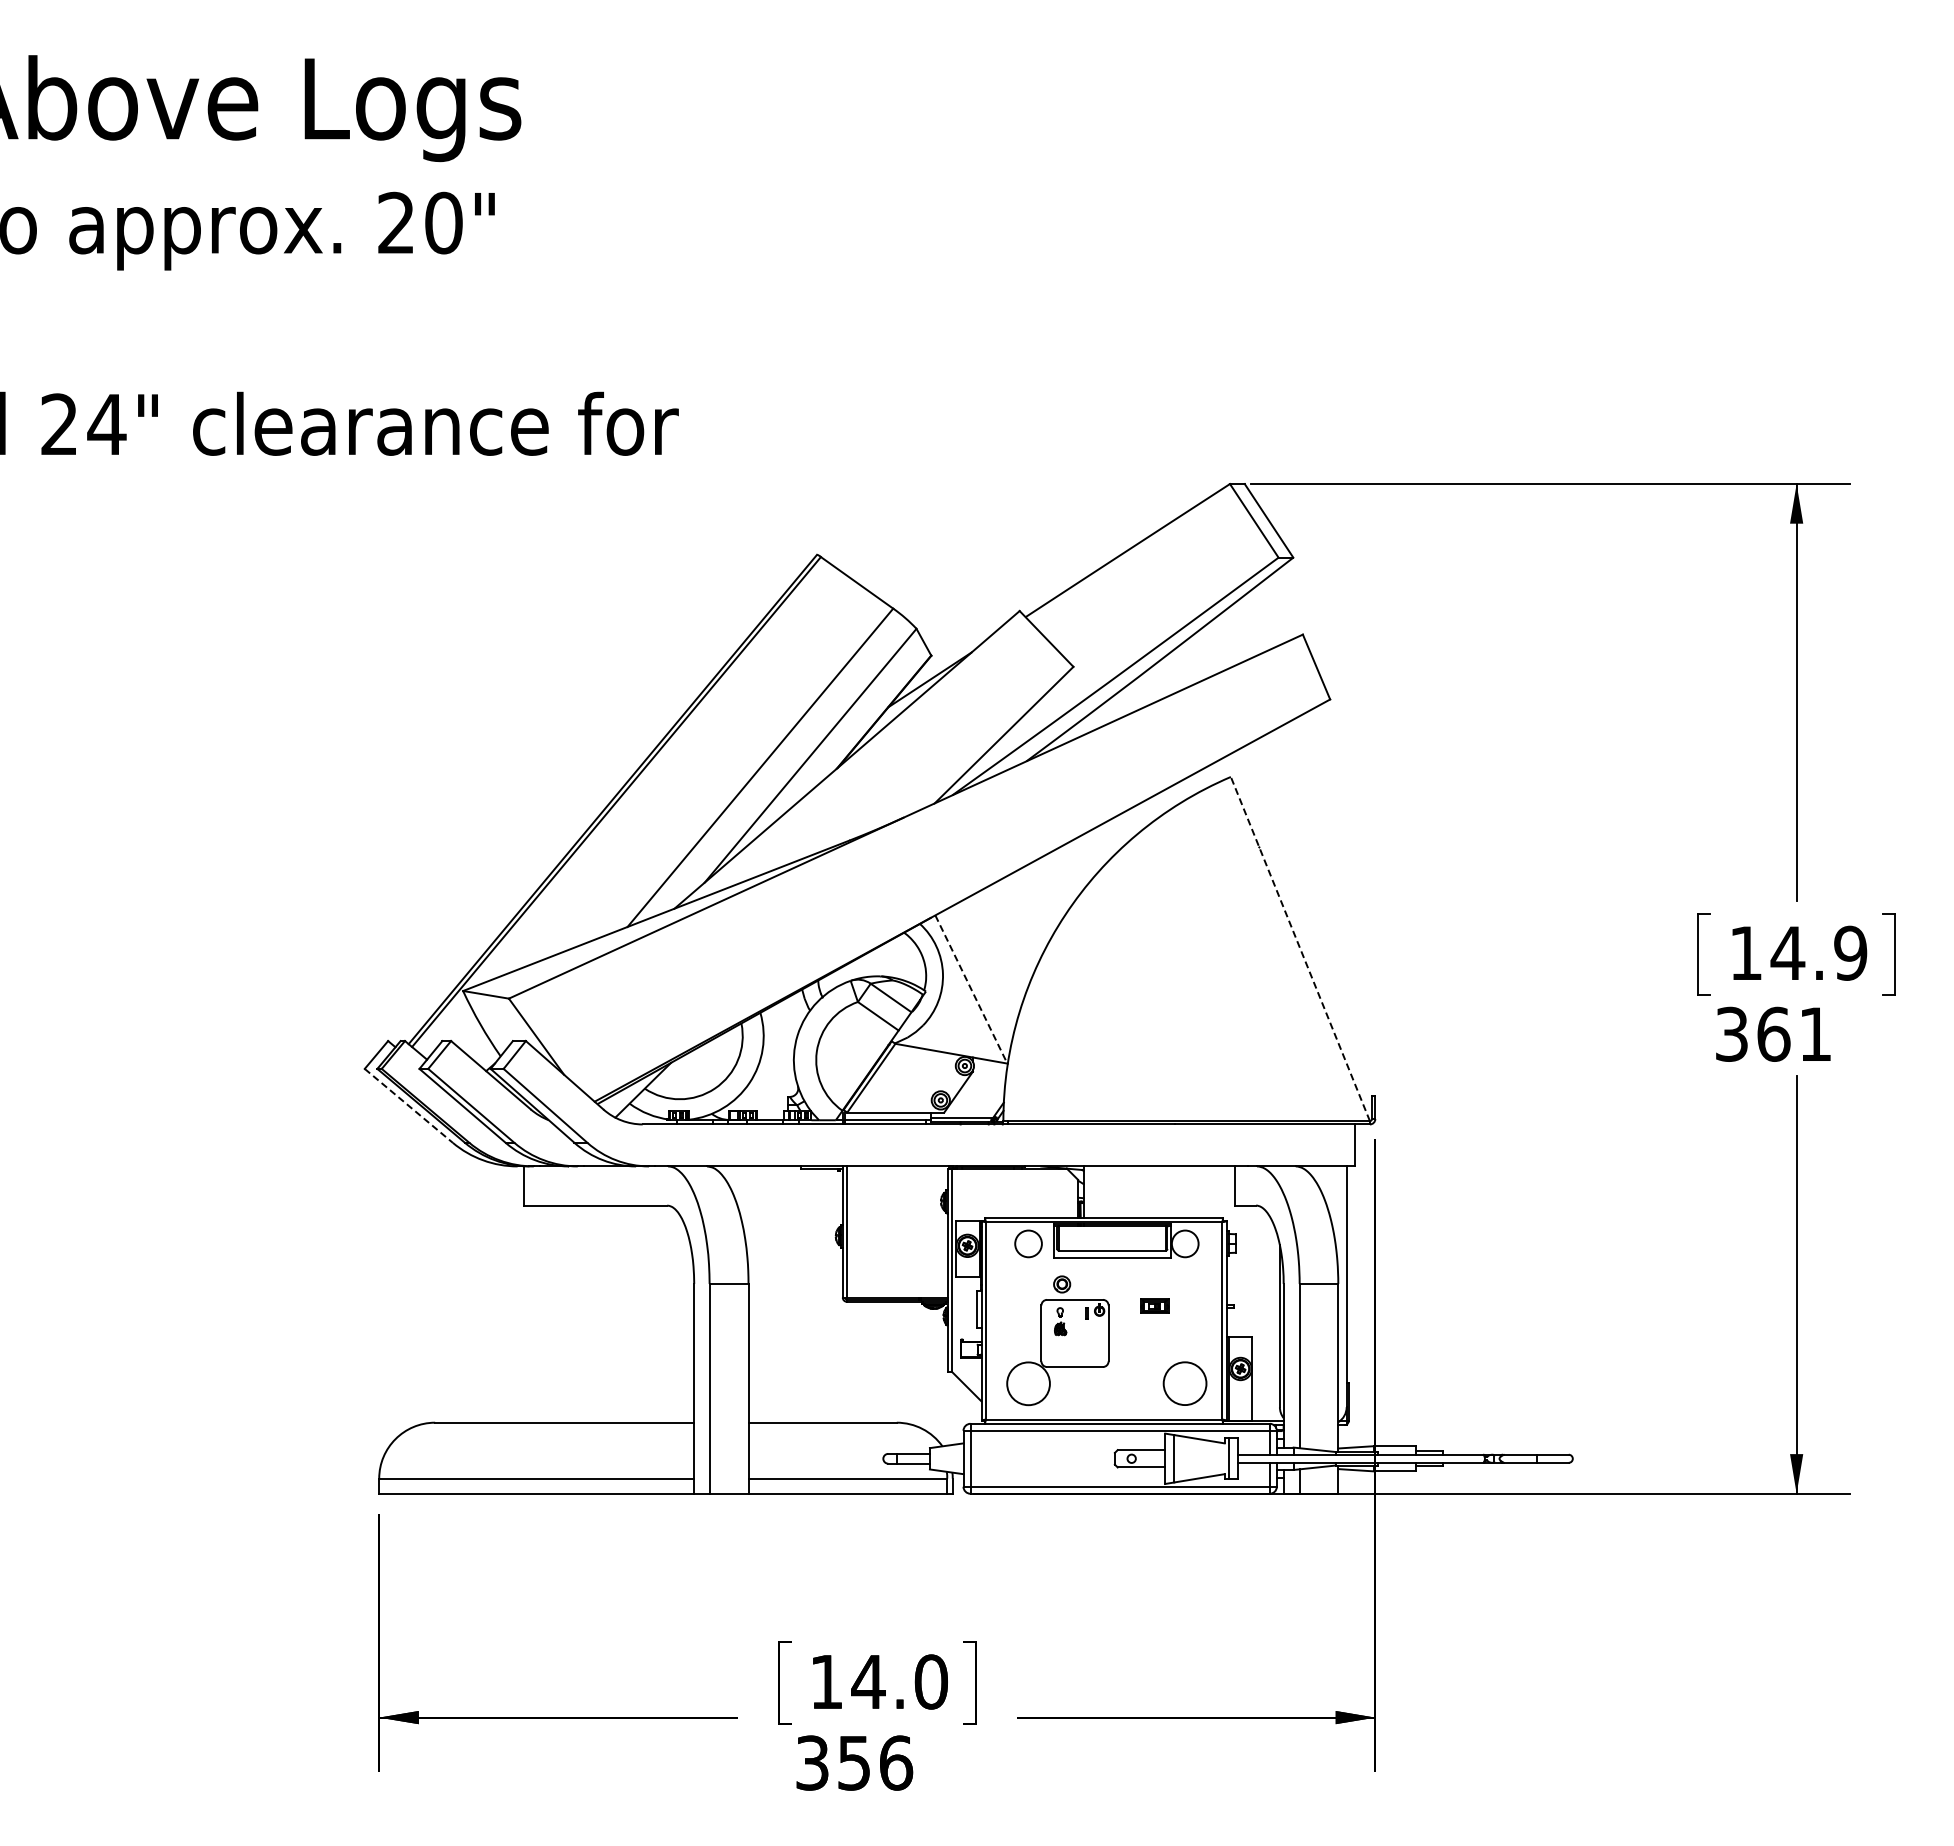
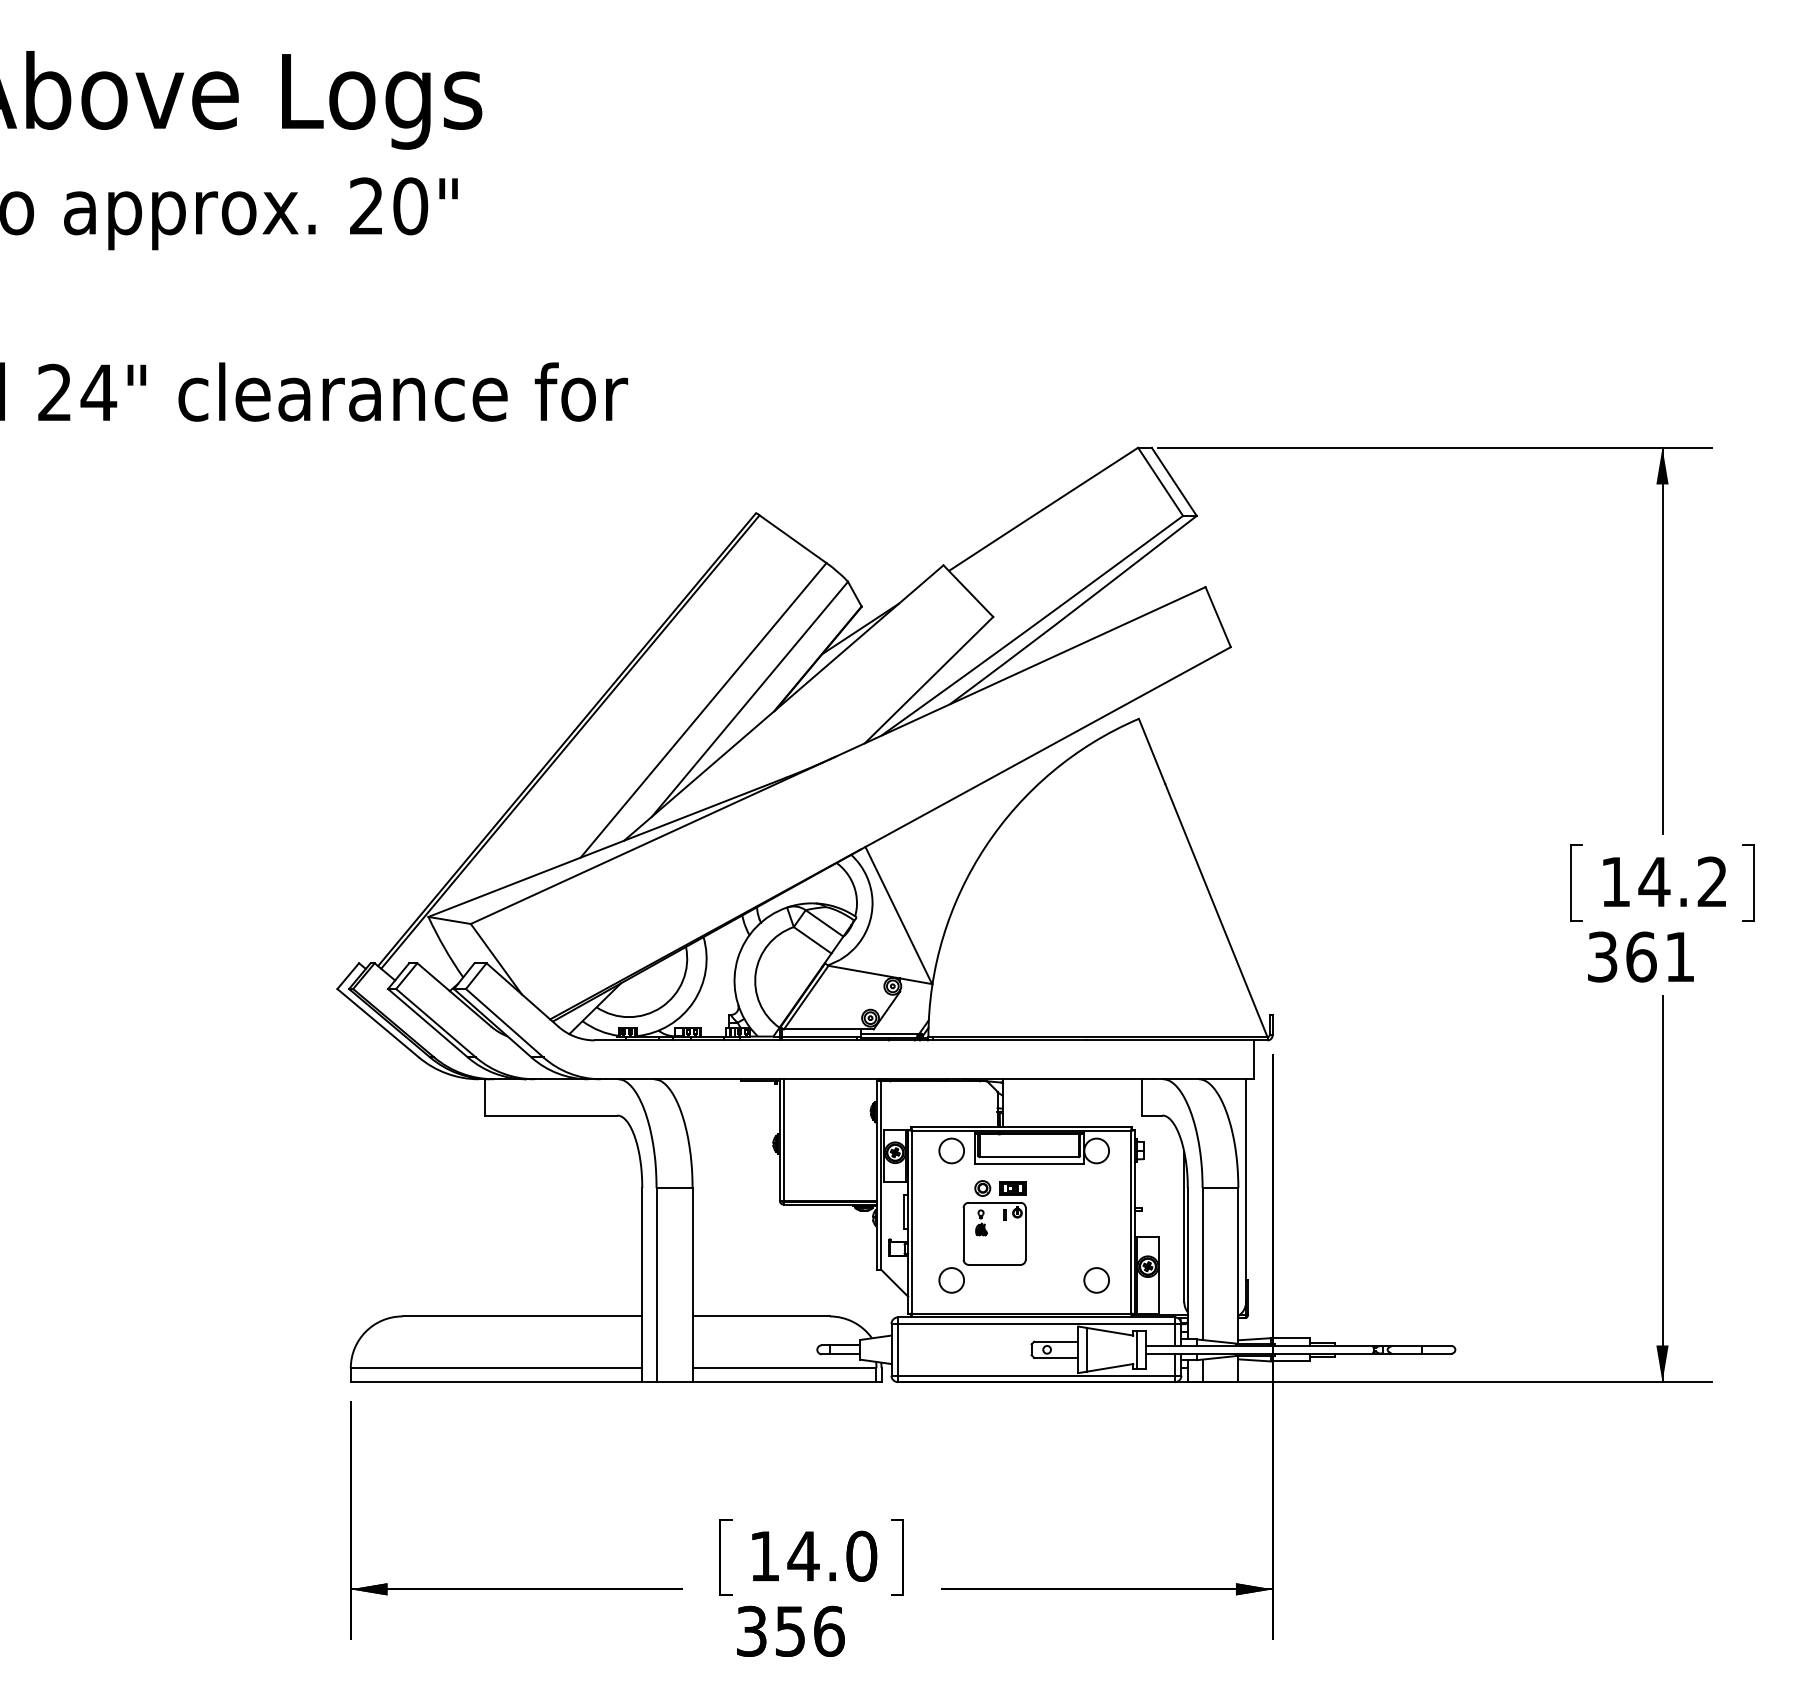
line: (1300, 949) -> (1203, 878), dashed -> solid
text: (1850, 952) -> (1712, 881), 14.9 -> 14.2
line: (971, 989) -> (898, 915), dashed -> solid
line: (408, 1105) -> (377, 1022), dashed -> solid
part: (1154, 1305) -> (1012, 1187), moved
circle: (1028, 1383) -> (951, 1280), size x0.62
circle: (1185, 1383) -> (1096, 1280), size x0.62

